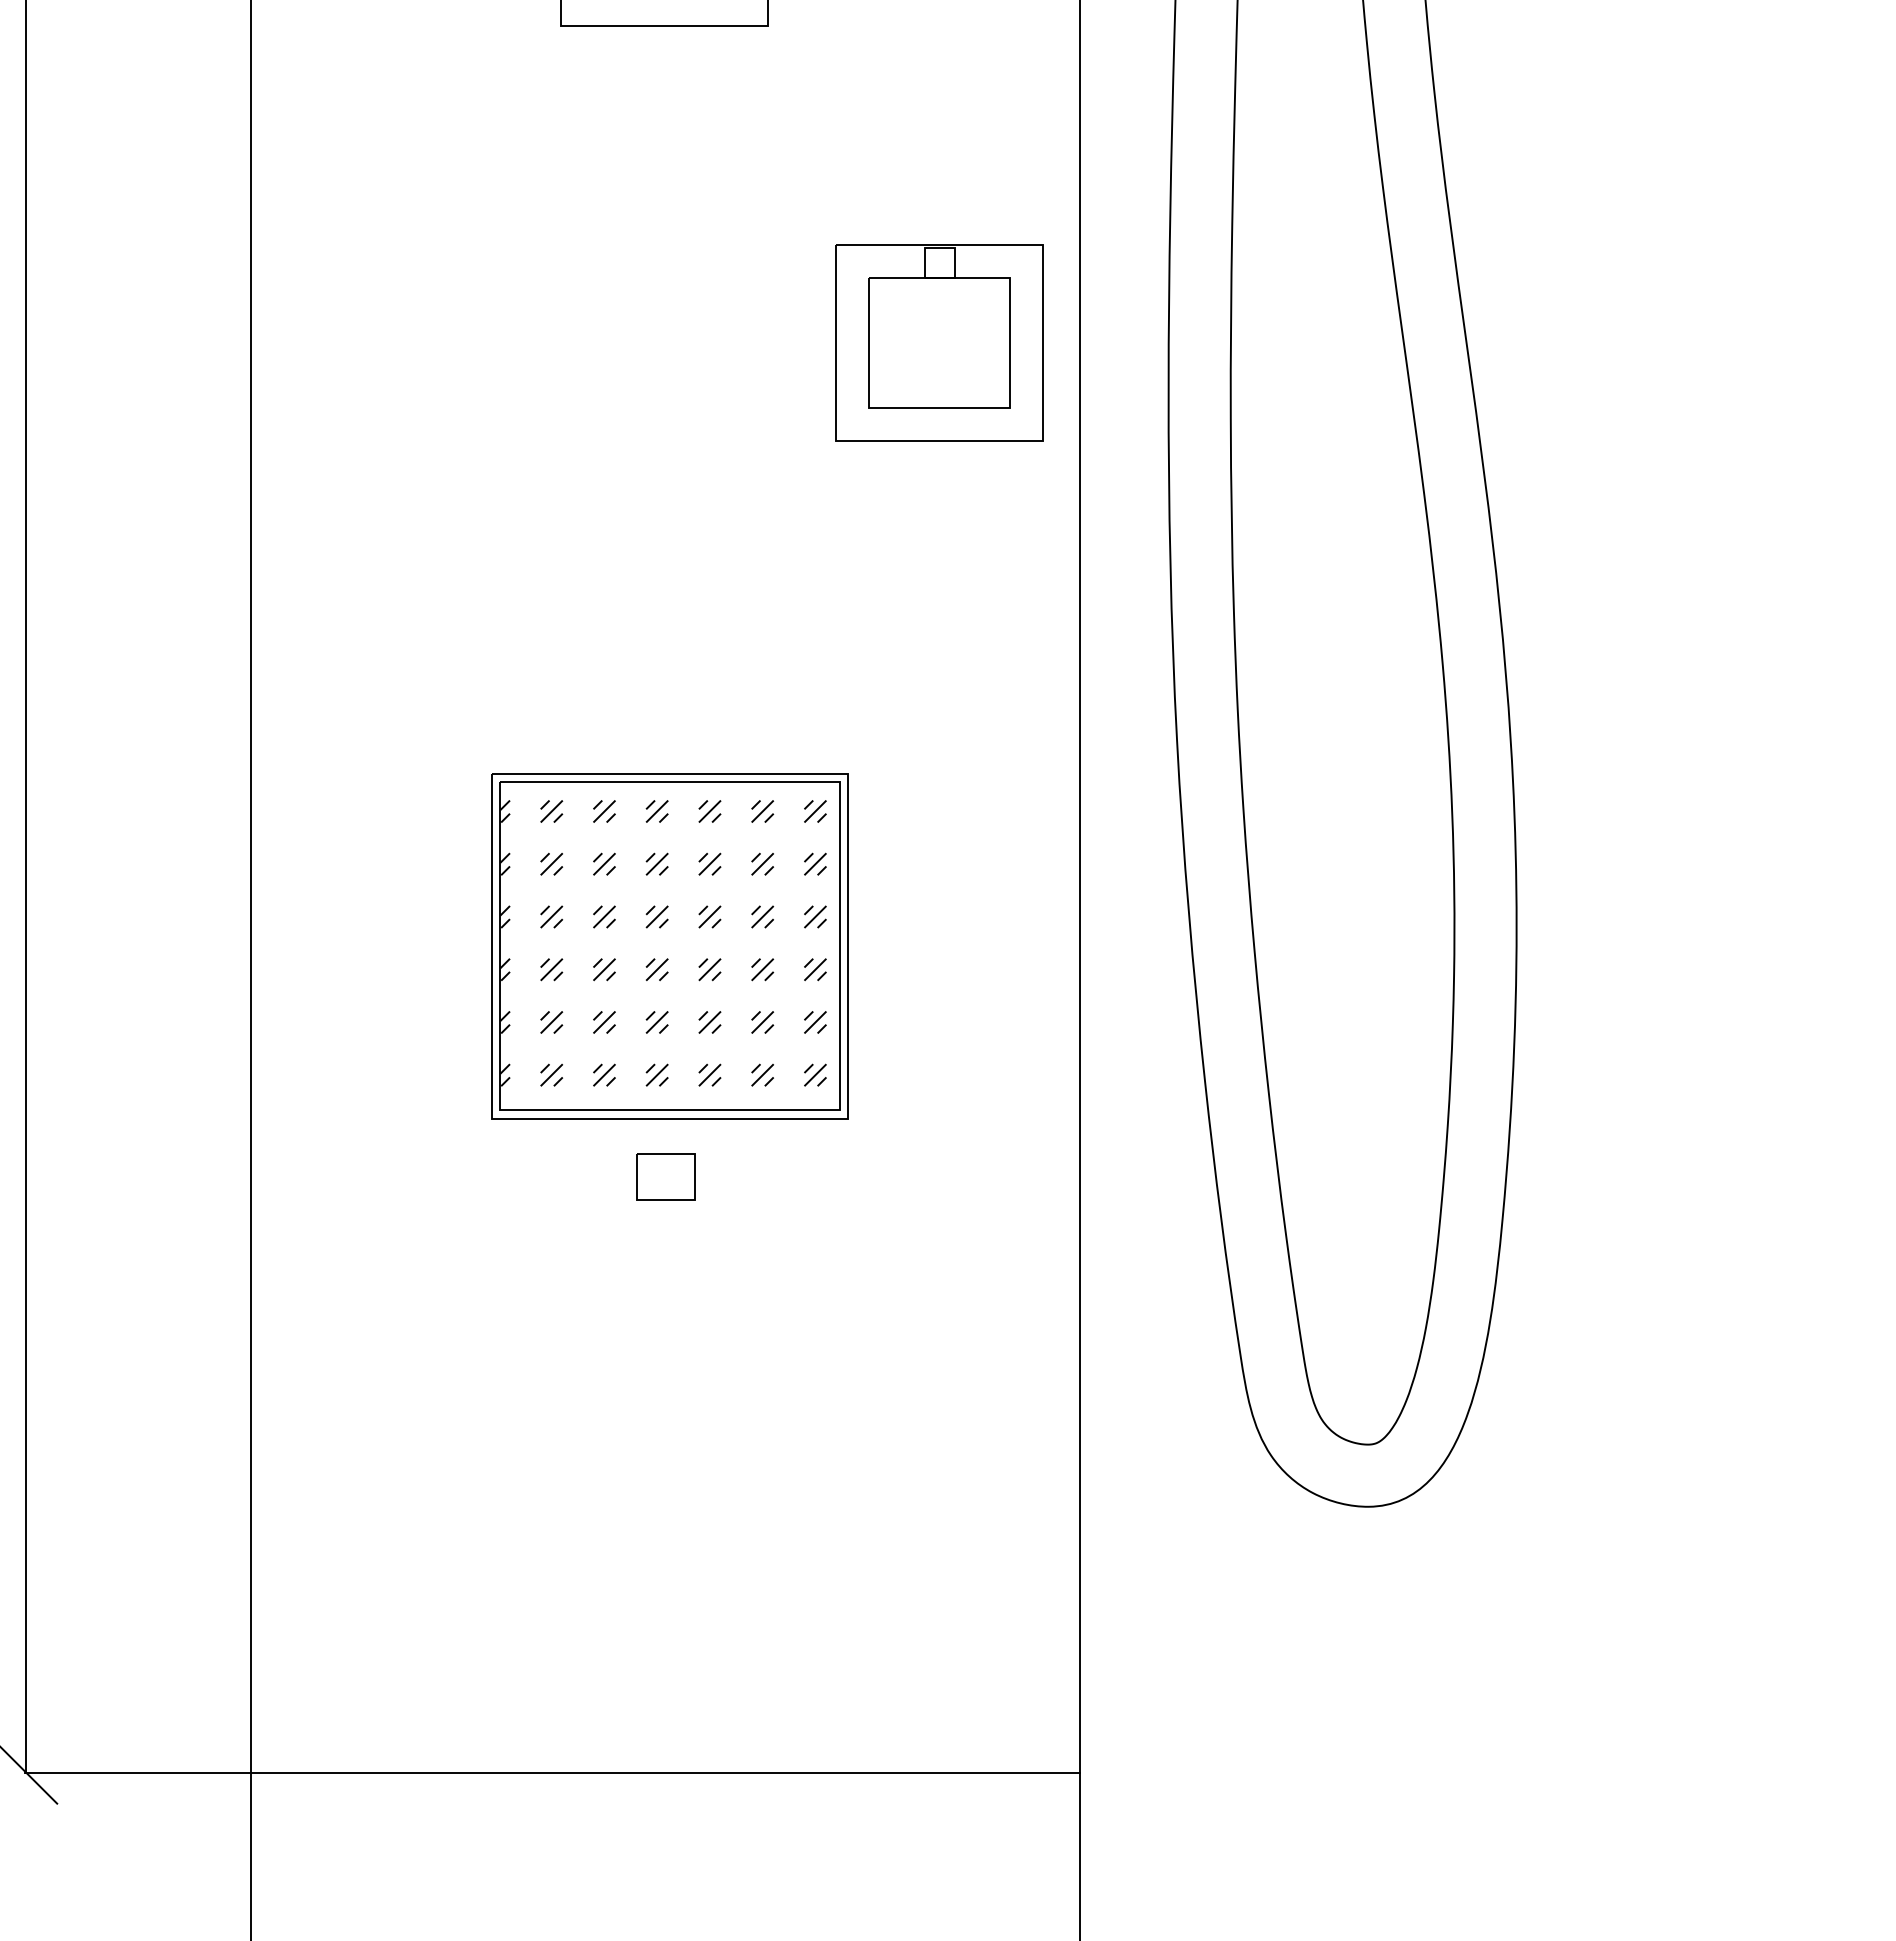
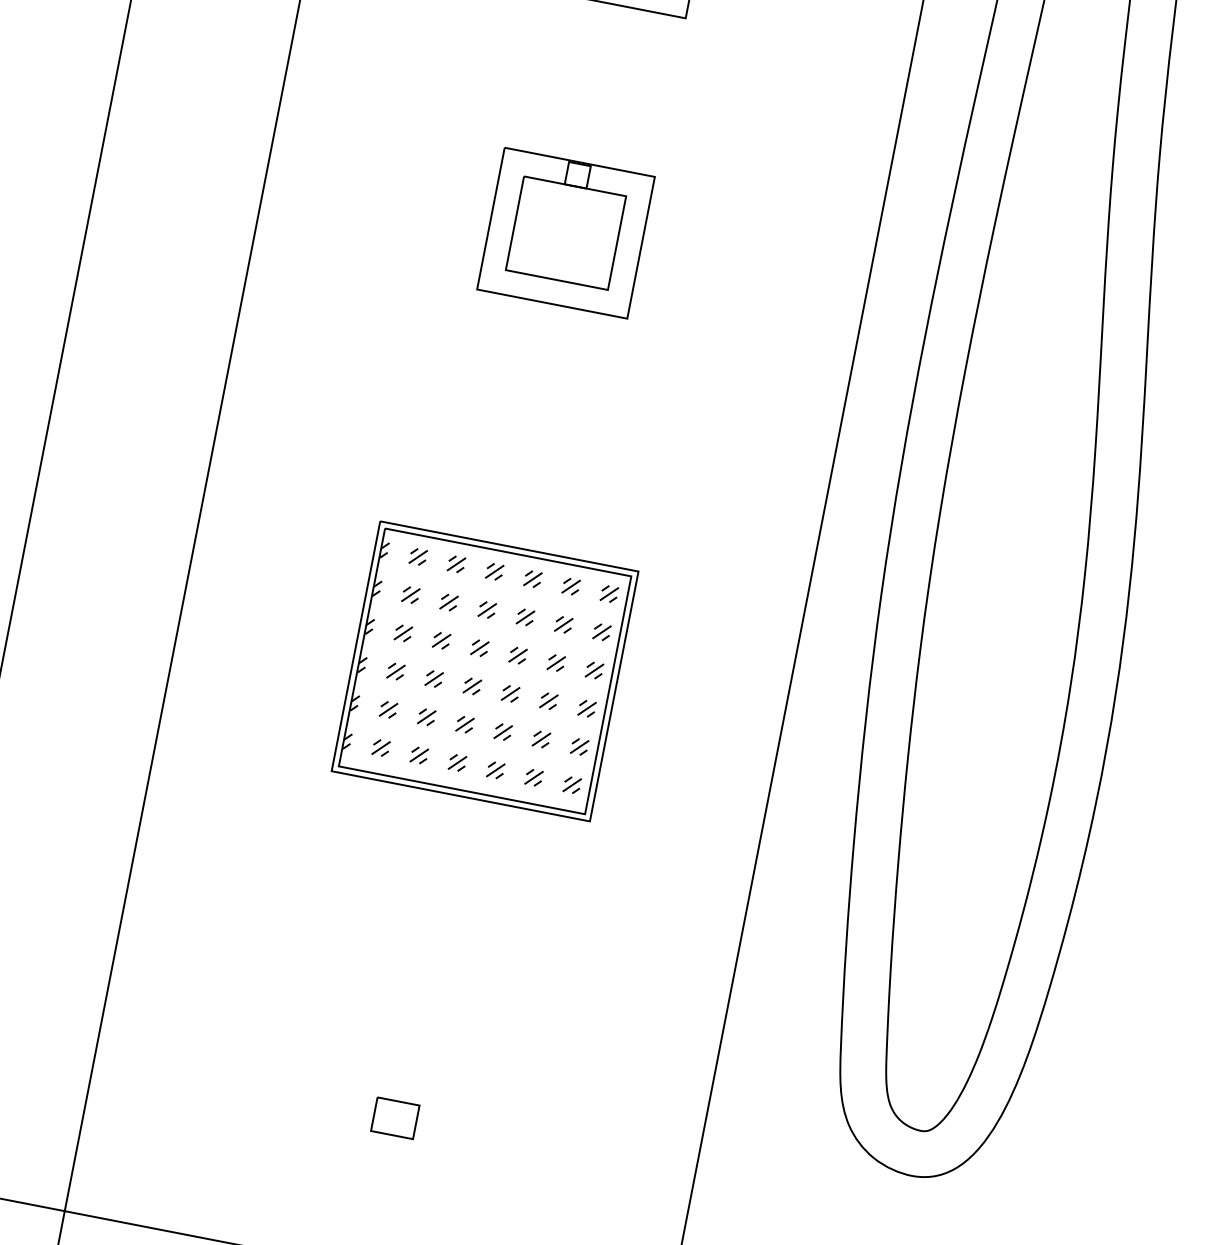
part: (939, 342) -> (566, 232), moved
part: (665, 1176) -> (394, 1118), moved

